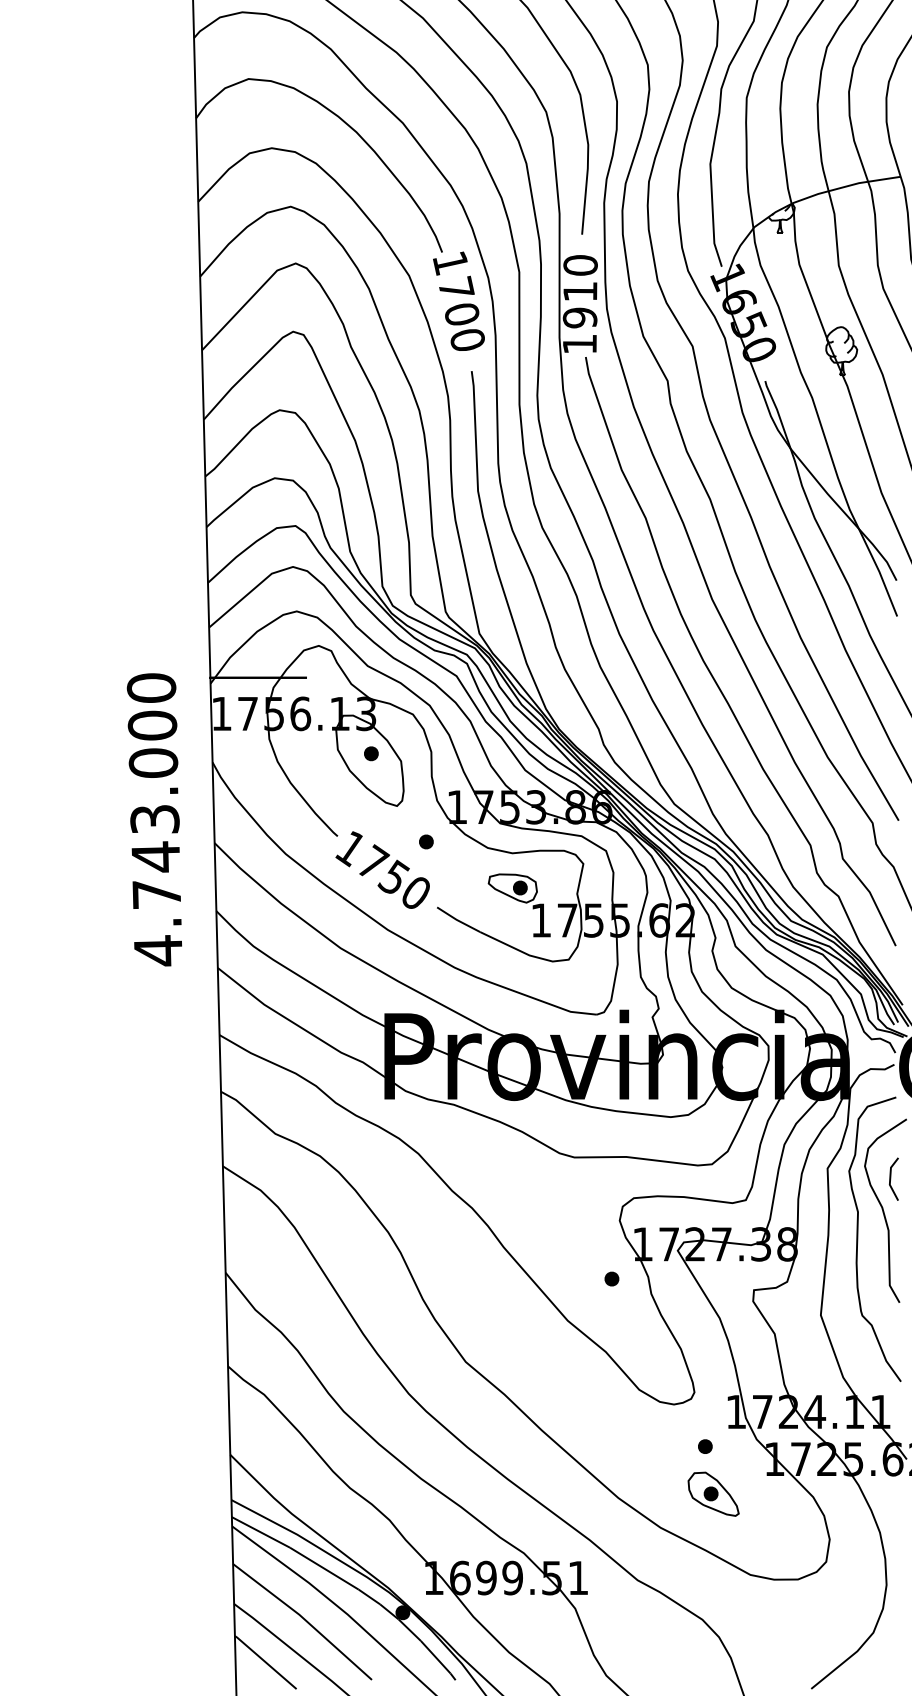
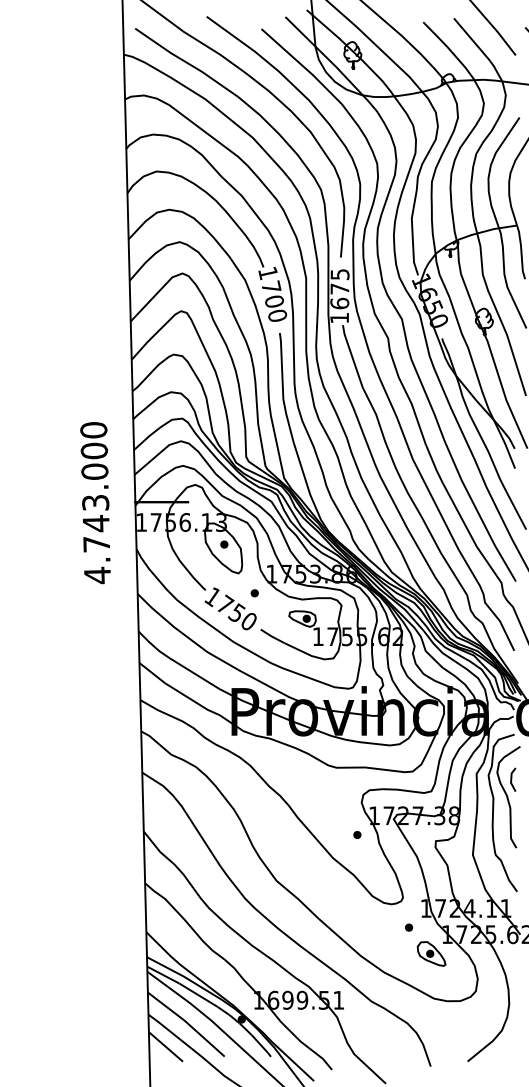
text: (579, 290) -> (339, 288), 1910 -> 1675
text: (154, 820) -> (95, 503), moved
part: (713, 1493) -> (431, 953), moved

